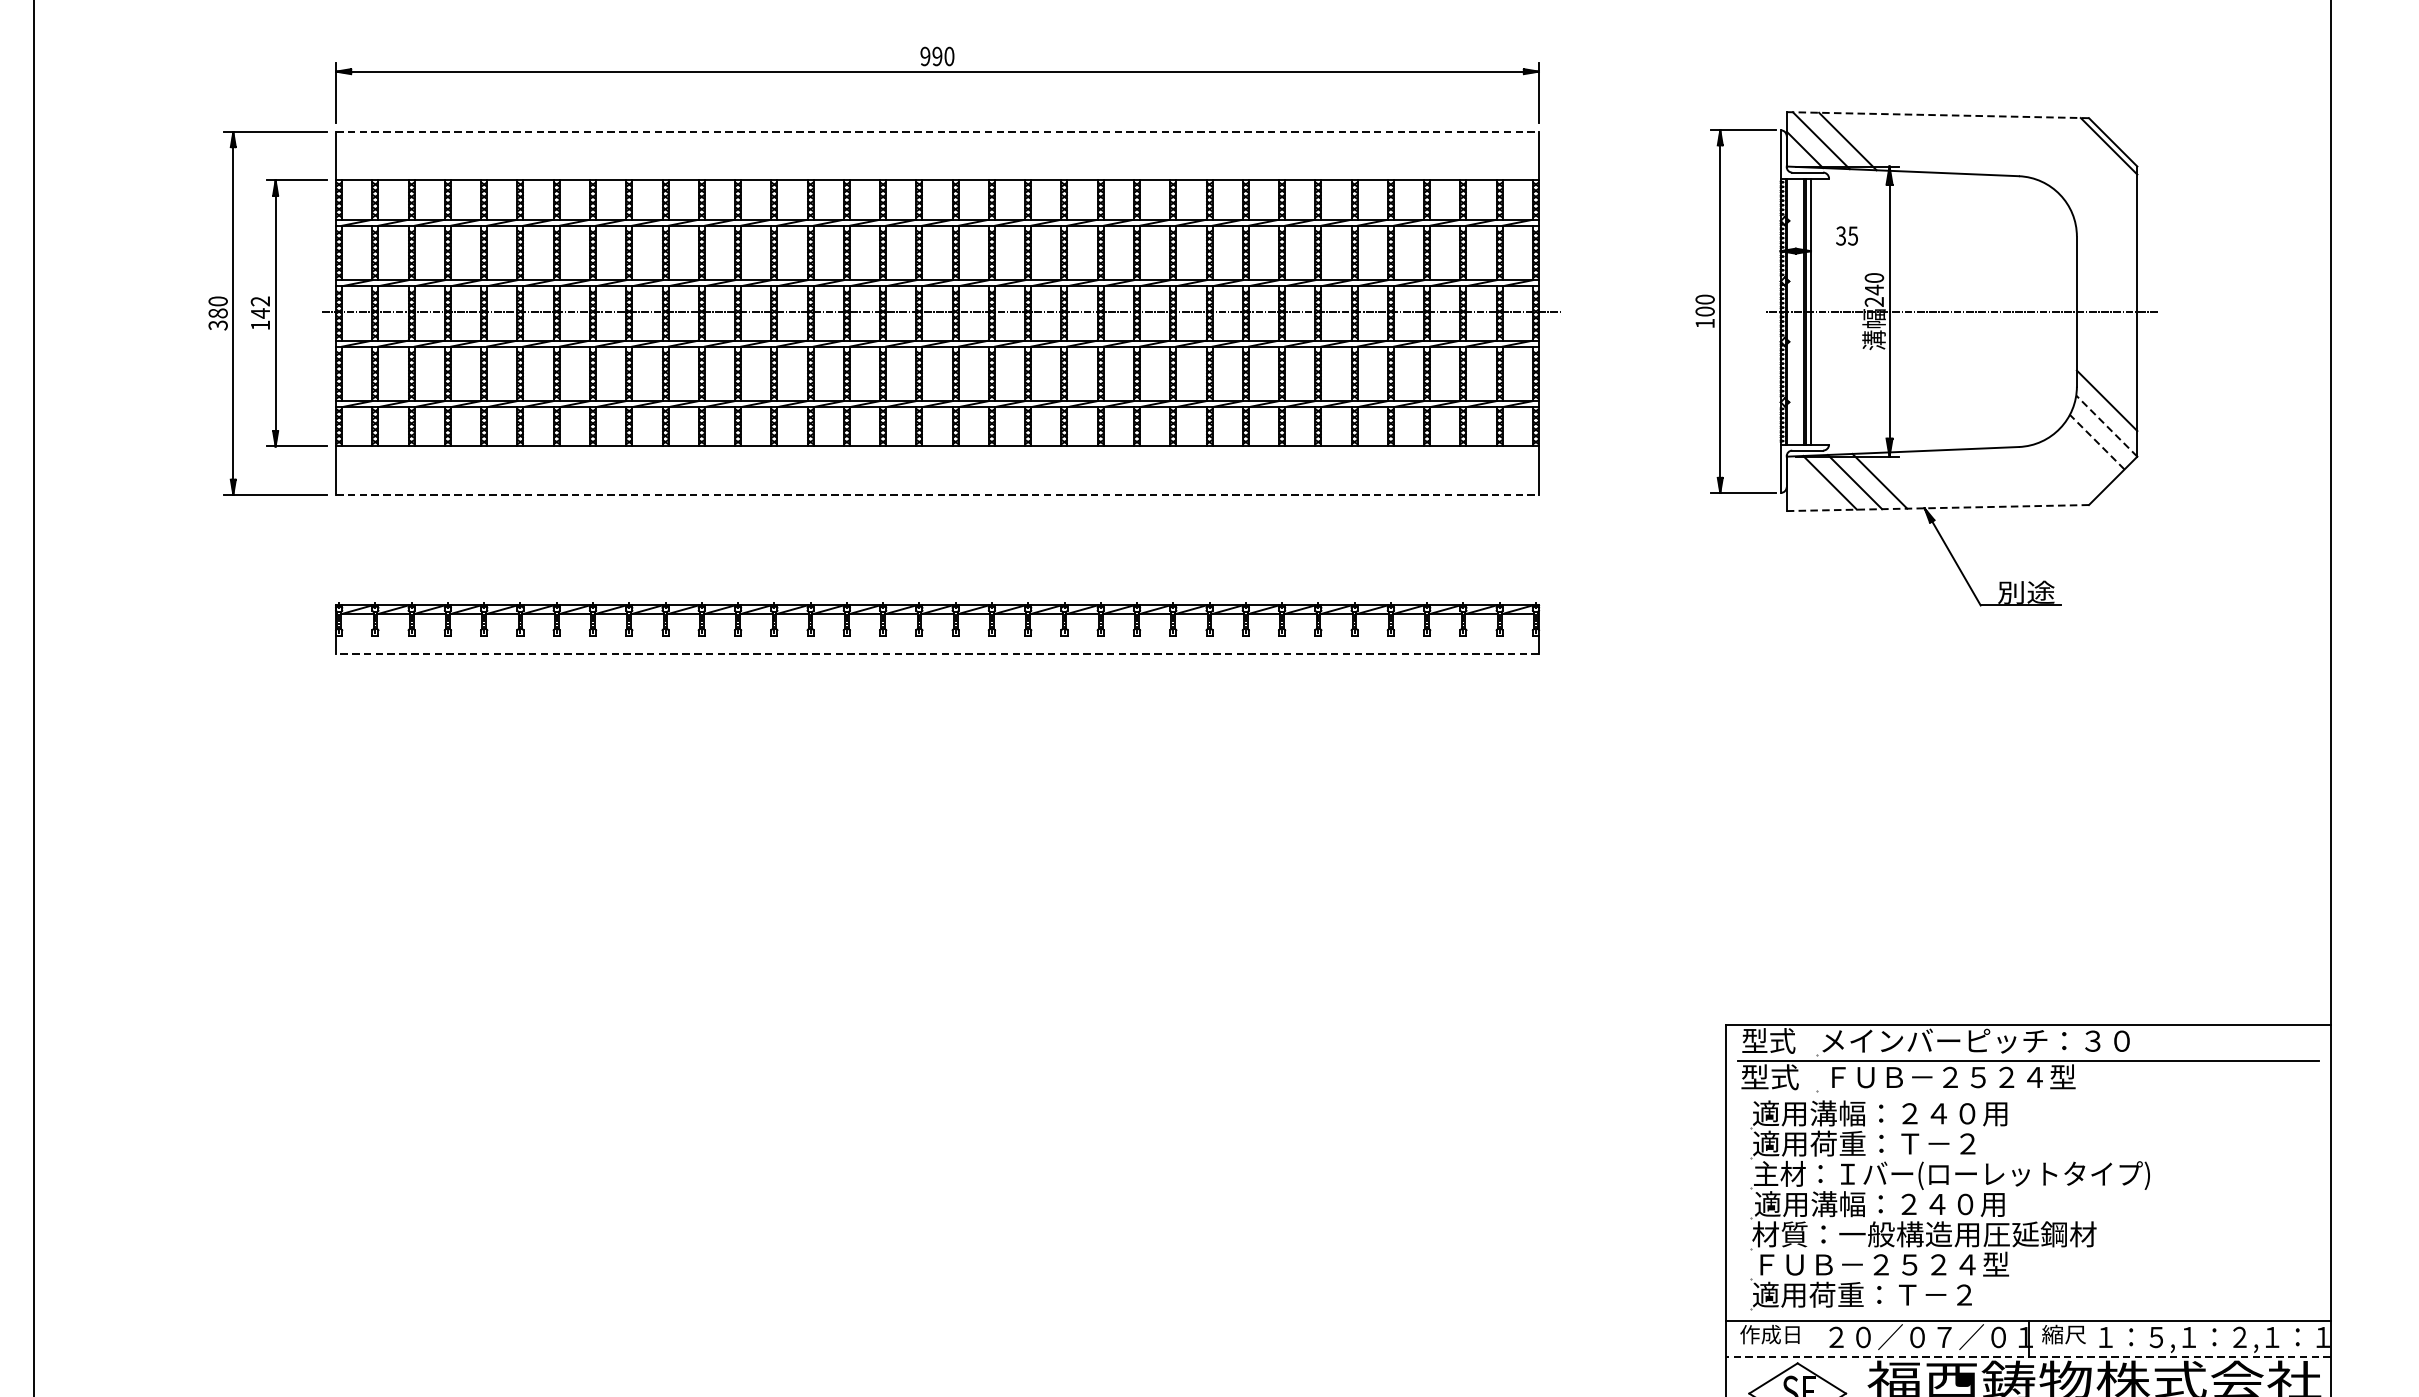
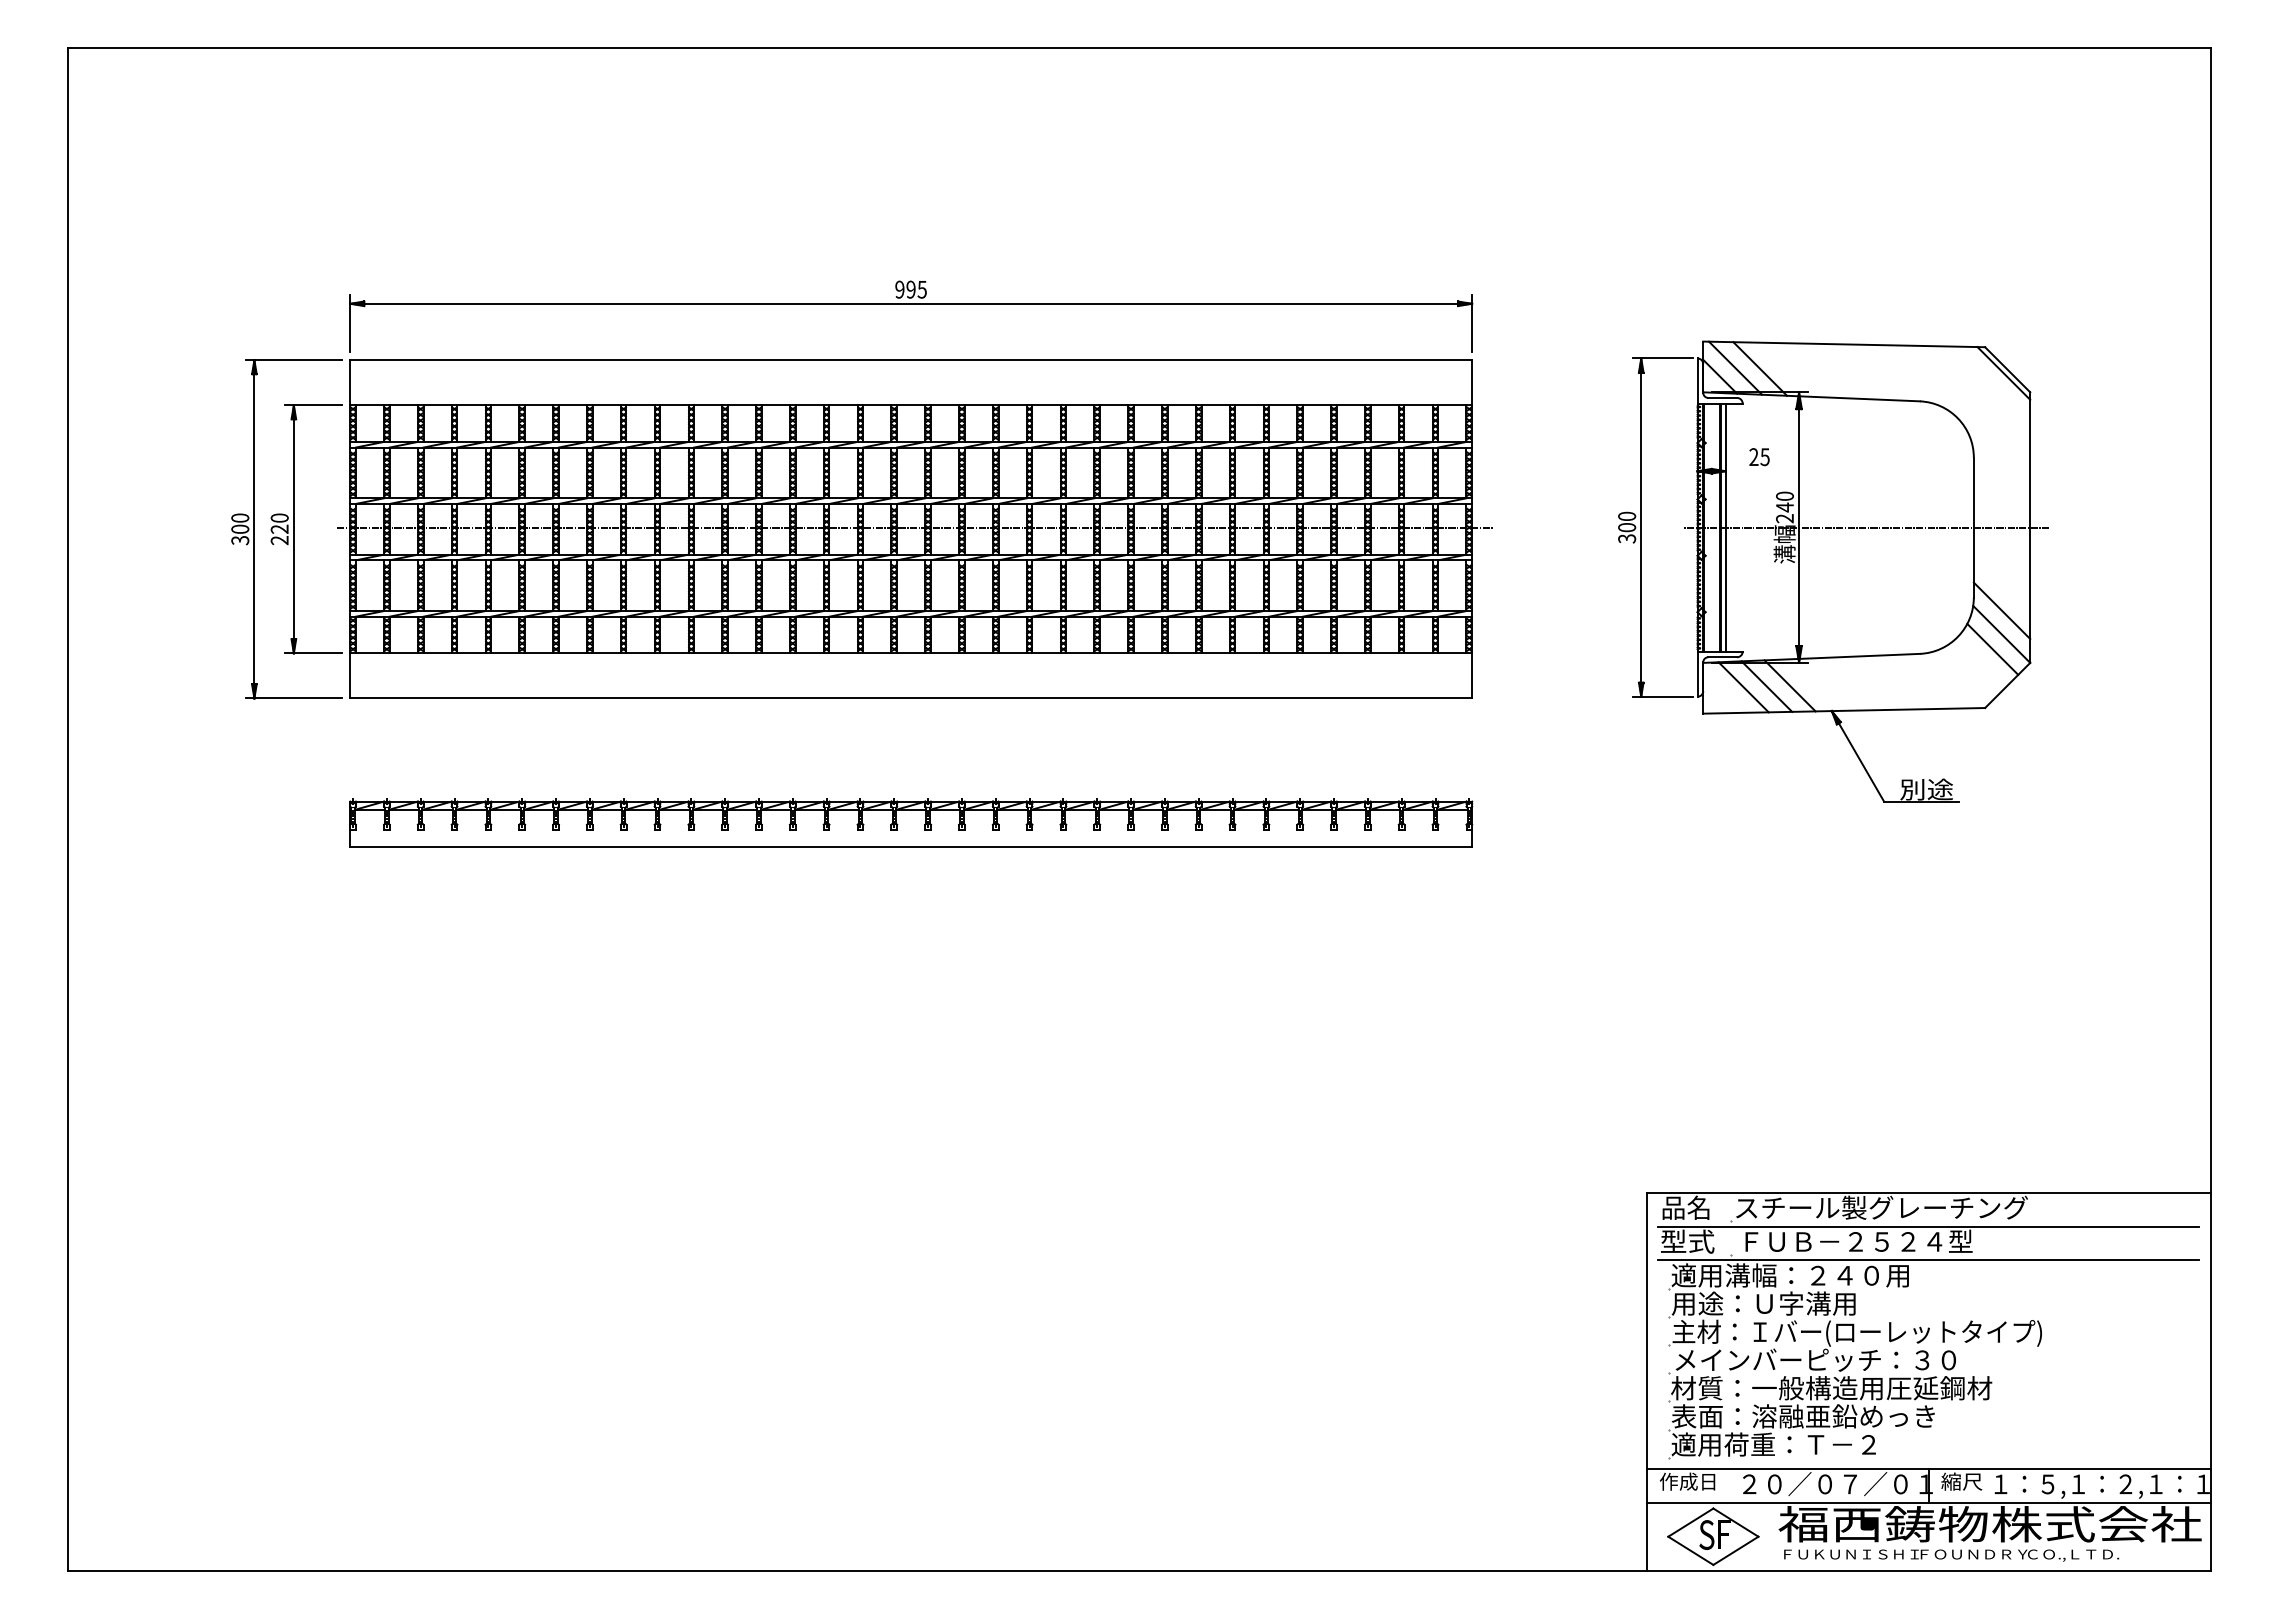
text: (948, 56) -> (921, 289), 990 -> 995
line: (1938, 115) -> (1844, 344), dashed -> solid
line: (937, 132) -> (911, 360), dashed -> solid
text: (1840, 236) -> (1753, 457), 35 -> 25
text: (217, 312) -> (239, 528), 380 -> 300
text: (260, 313) -> (279, 529), 142 -> 220
text: (1705, 323) -> (1627, 538), 100 -> 300
line: (2106, 426) -> (2001, 634), dashed -> solid
line: (2096, 442) -> (1992, 649), dashed -> solid
line: (937, 494) -> (911, 698), dashed -> solid
line: (1938, 507) -> (1844, 710), dashed -> solid
line: (937, 653) -> (911, 846), dashed -> solid
text: (1768, 1040) -> (1686, 1207), 型式 -> 品名
text: (1977, 1040) -> (1881, 1207), メインバーピッチ：３０ -> スチール製グレーチング
line: (2028, 1097) -> (1928, 1260), added
text: (1864, 1143) -> (1775, 1303), 適用荷重：Ｔ－２ -> 用途：Ｕ字溝用
text: (1906, 1203) -> (1814, 1359), 適用溝幅：２４０用 -> メインバーピッチ：３０
text: (1893, 1264) -> (1802, 1416), ＦＵＢ－２５２４型 -> 表面：溶融亜鉛めっき
line: (2028, 1356) -> (1928, 1502), dashed -> solid

